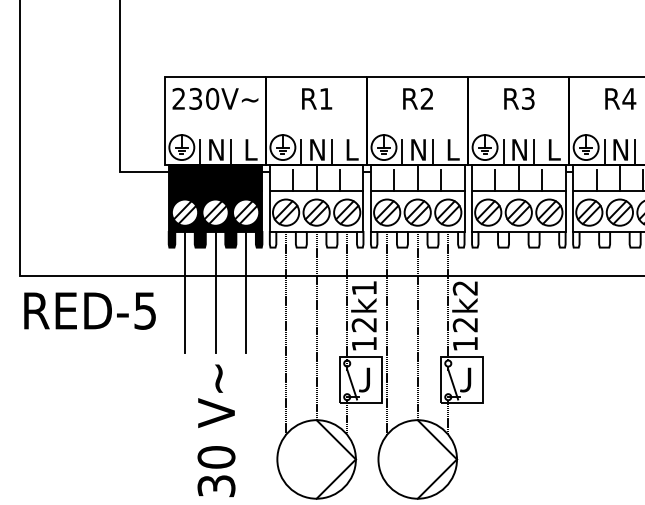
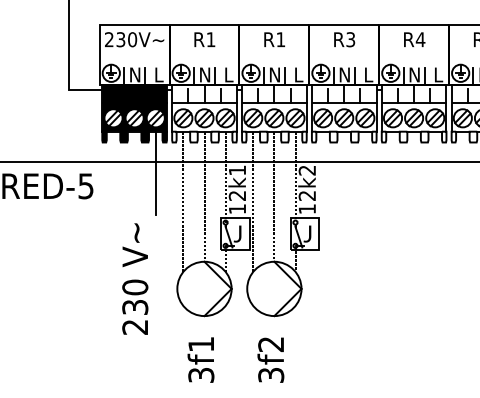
text: (426, 98) -> (280, 39), R2 -> R1
line: (184, 292) -> (113, 173), removed
line: (215, 292) -> (134, 173), removed

